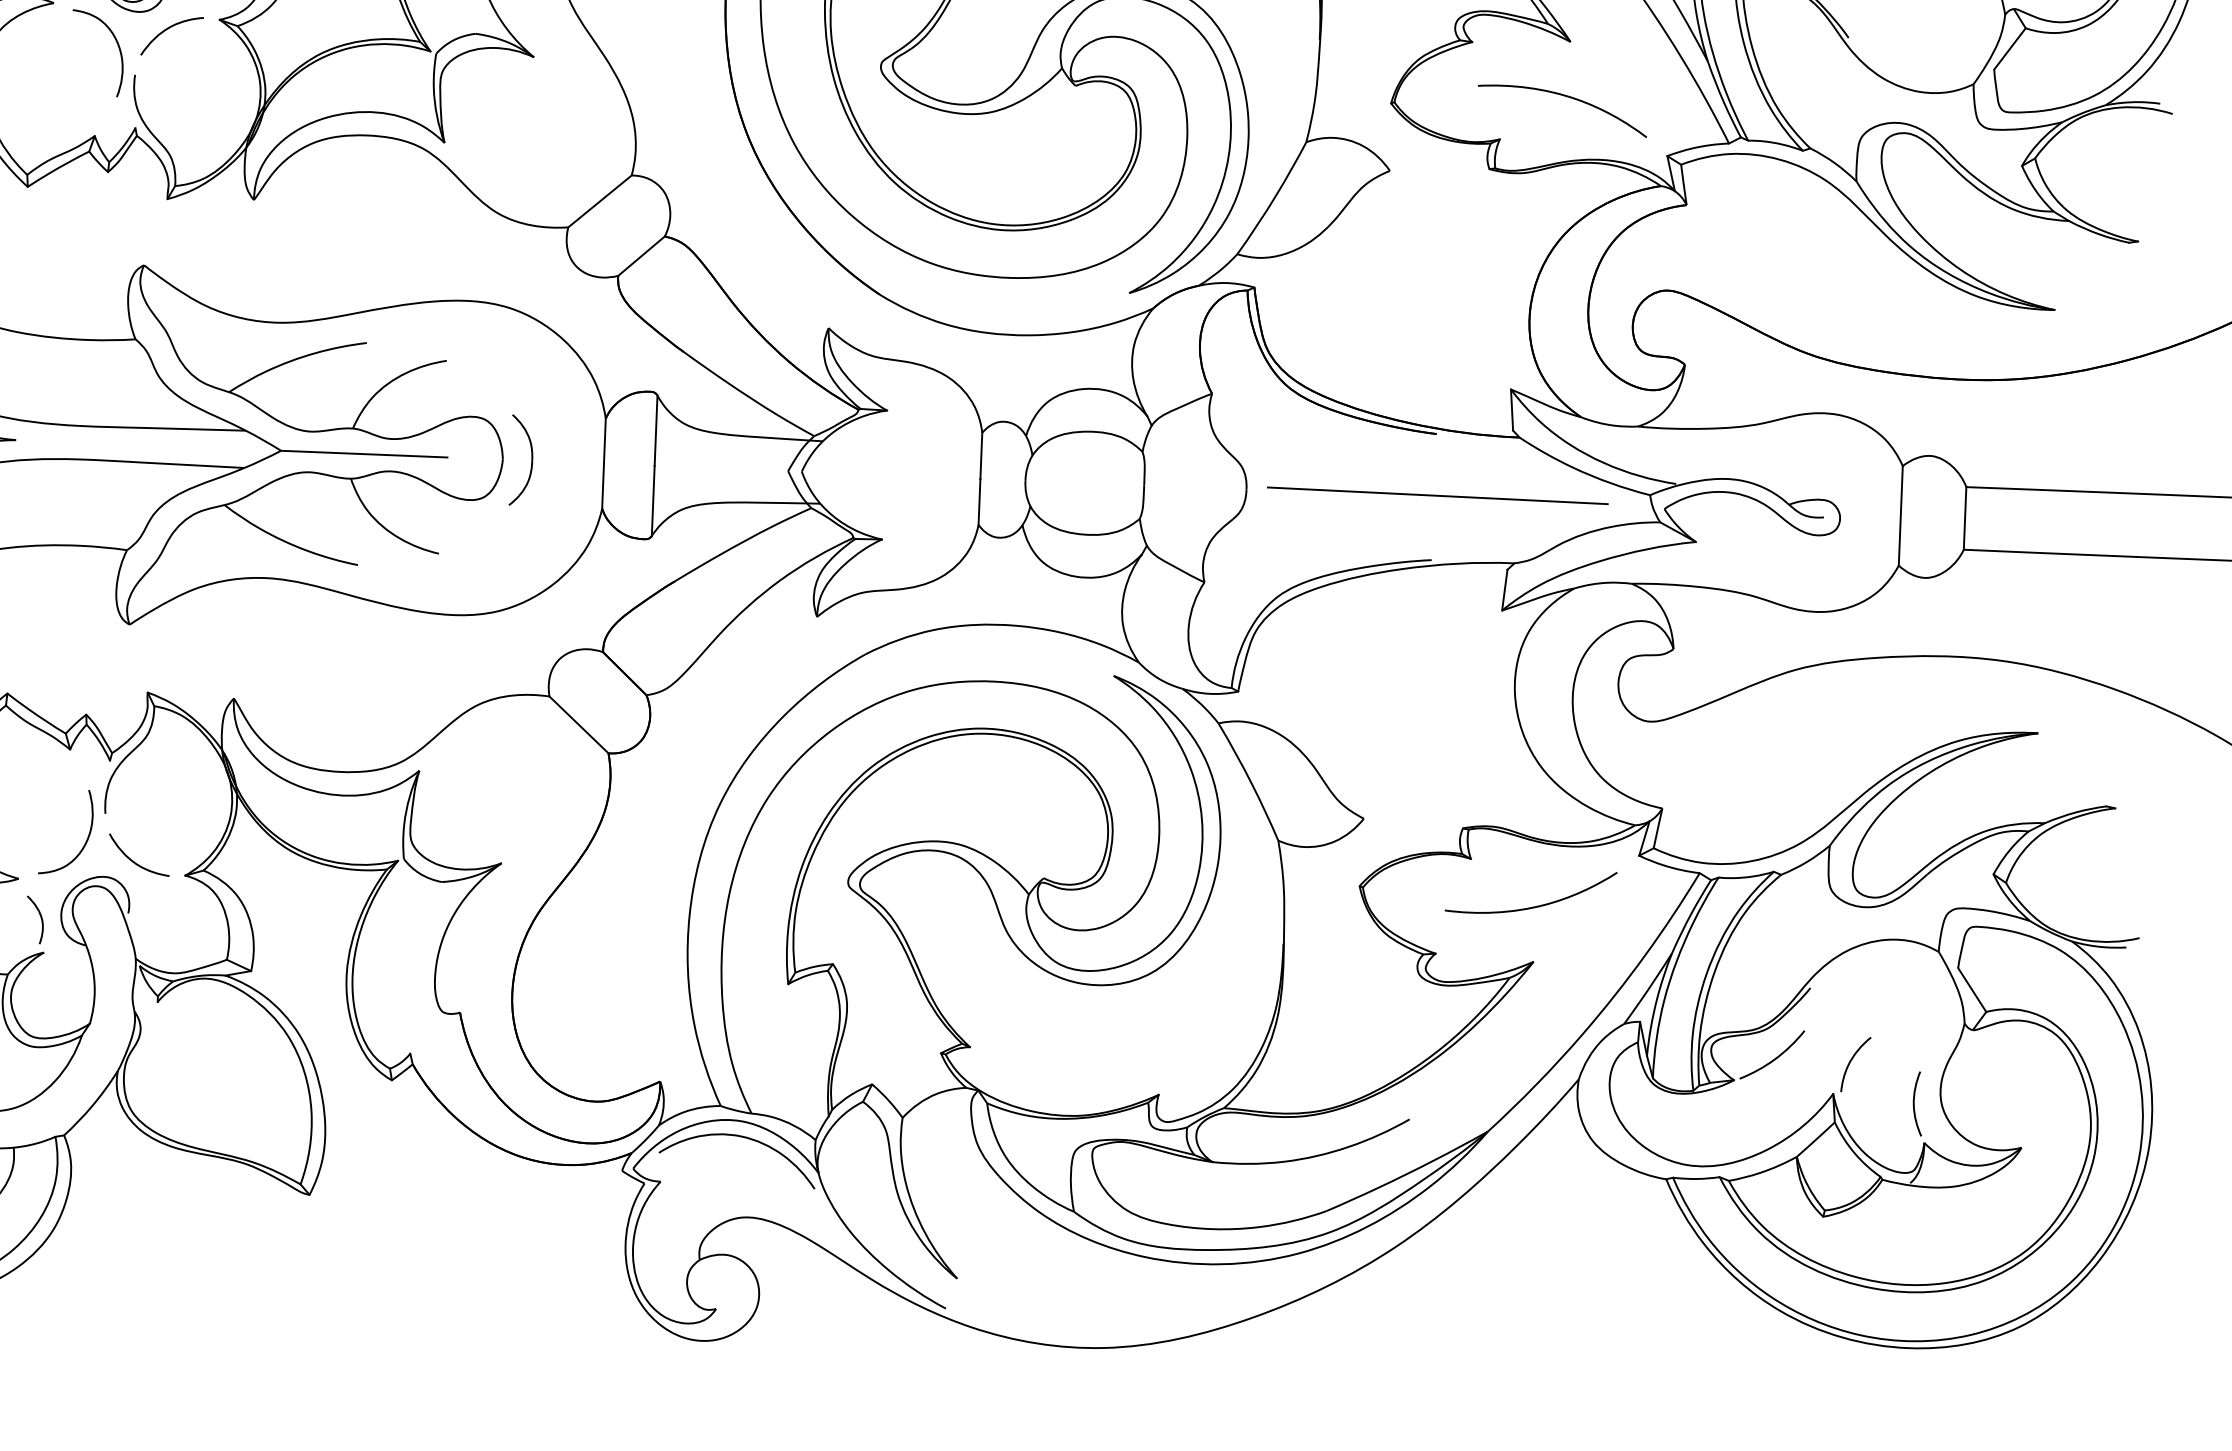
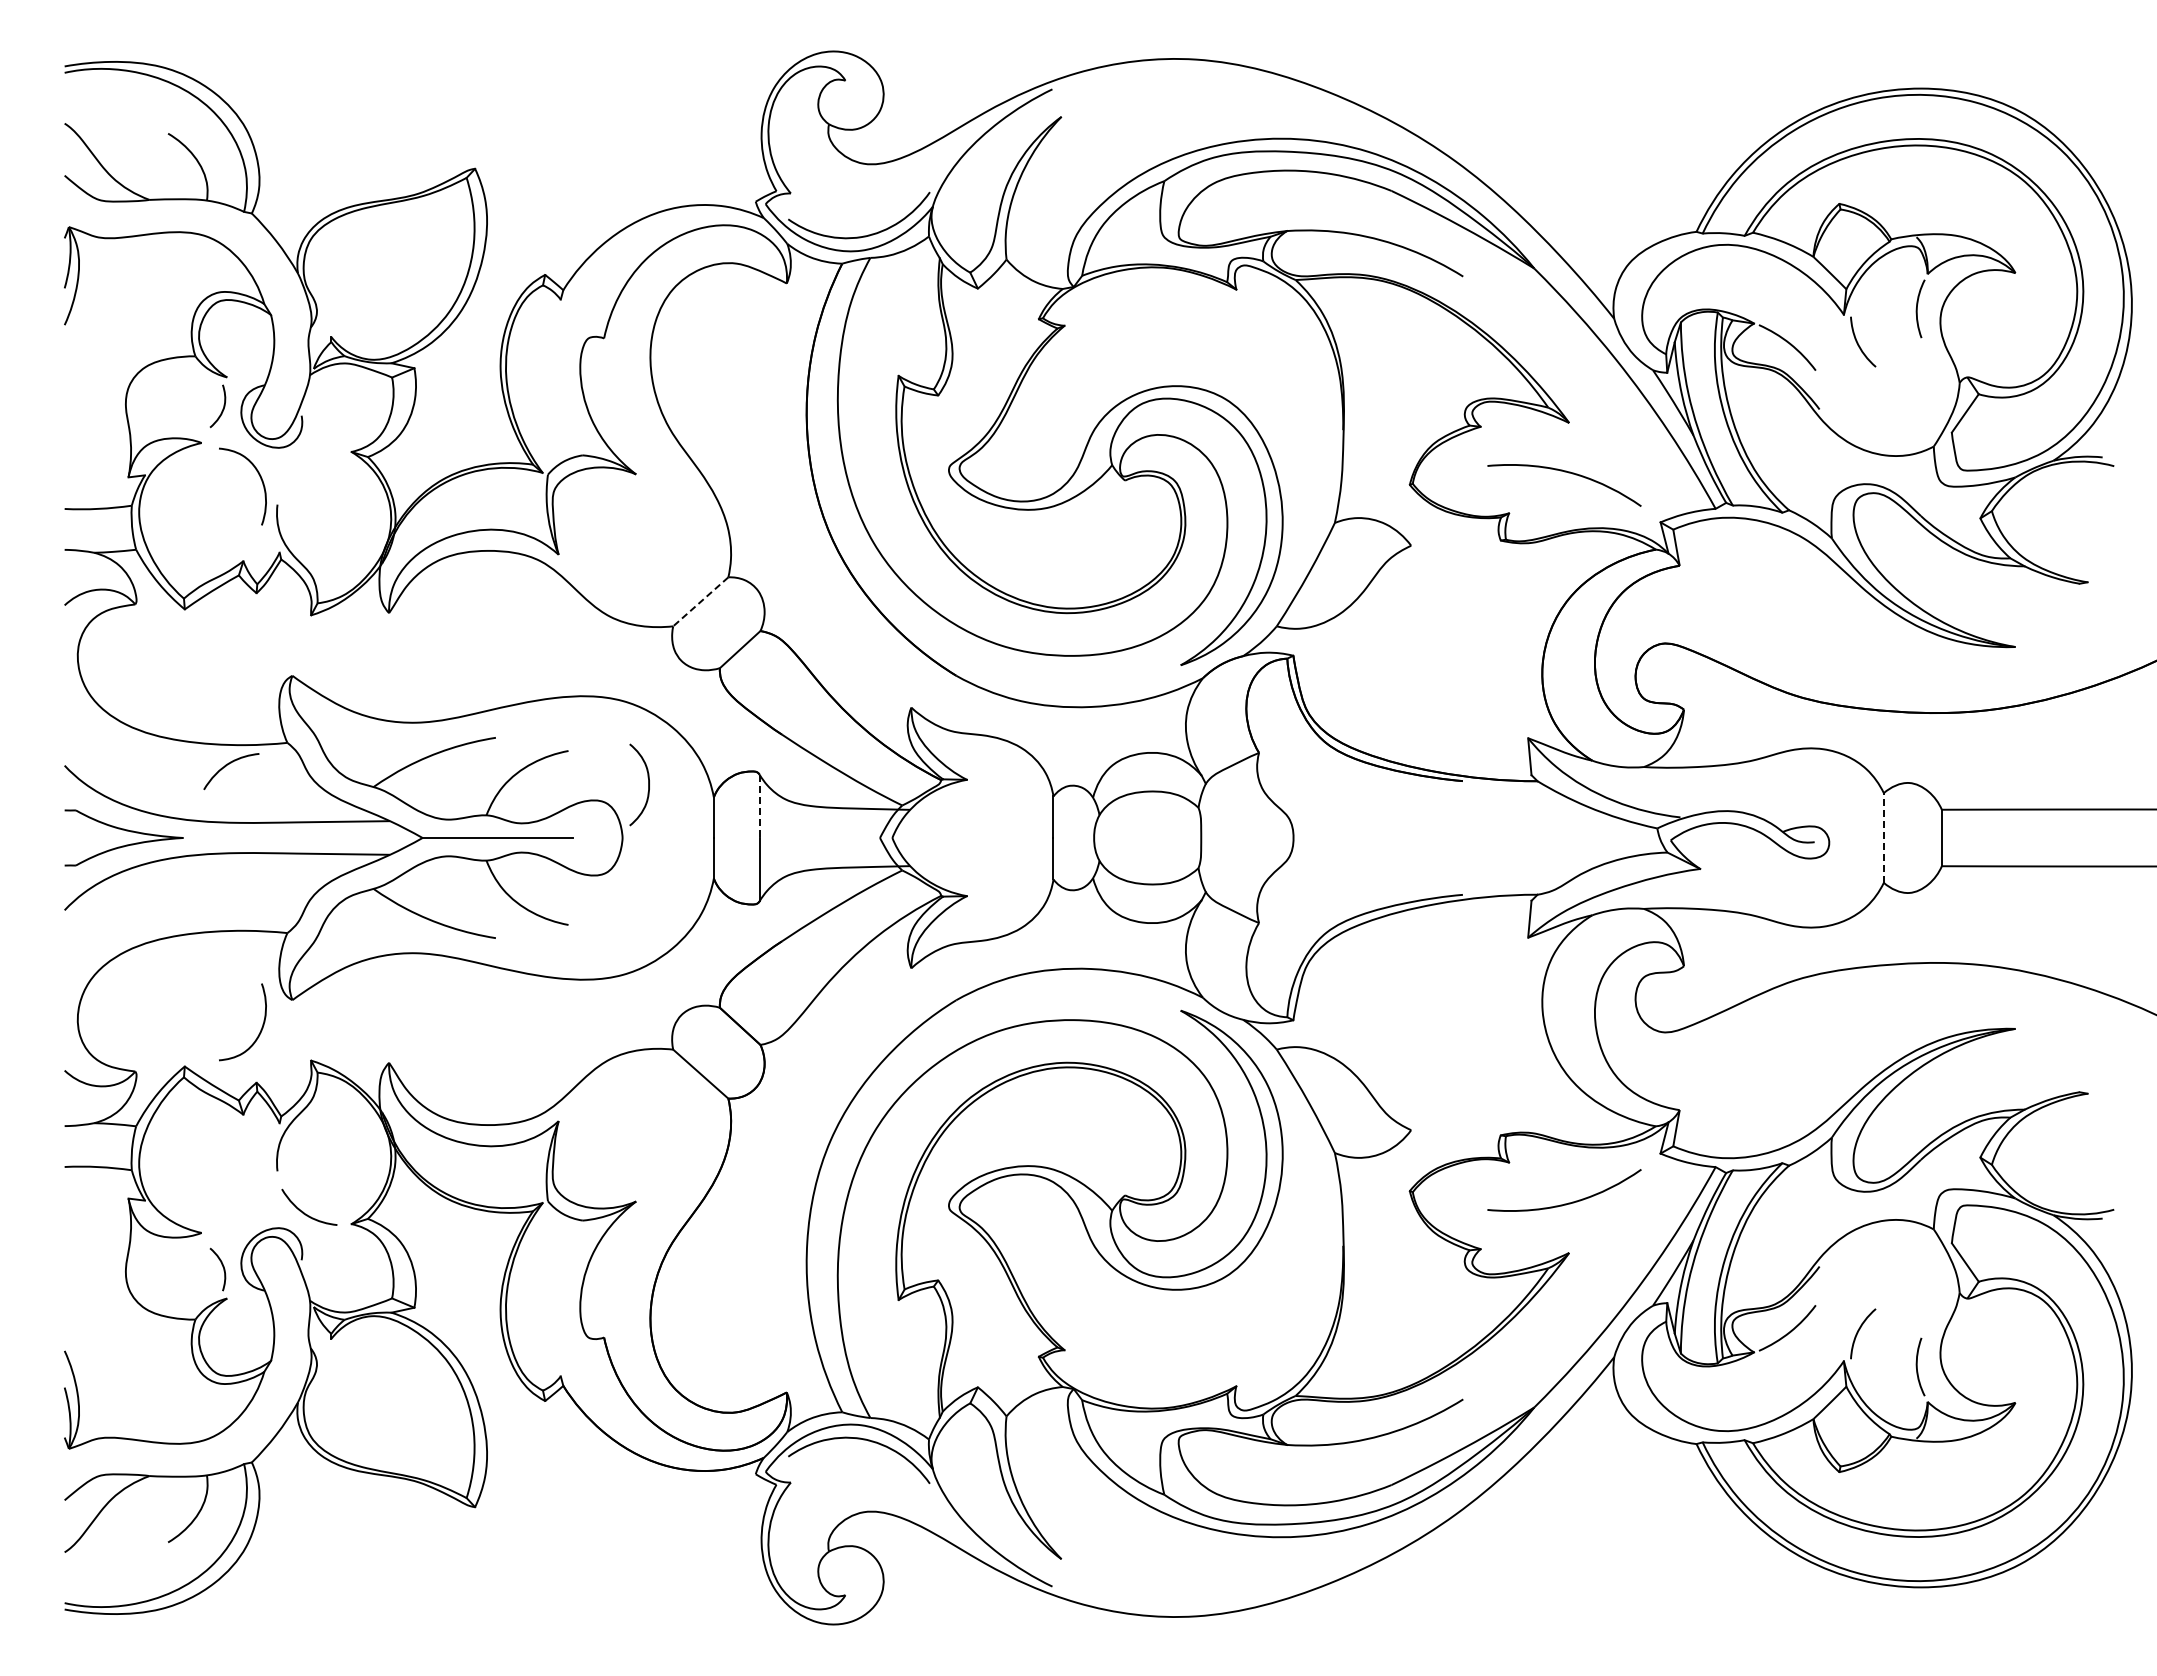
curve: (166, 30) -> (226, 766), moved
line: (599, 201) -> (700, 601), solid -> dashed
line: (655, 430) -> (759, 806), solid -> dashed
part: (531, 460) -> (648, 784), moved
line: (1437, 495) -> (1465, 836), removed
line: (1900, 515) -> (1883, 837), solid -> dashed
curve: (85, 840) -> (260, 1029), moved

